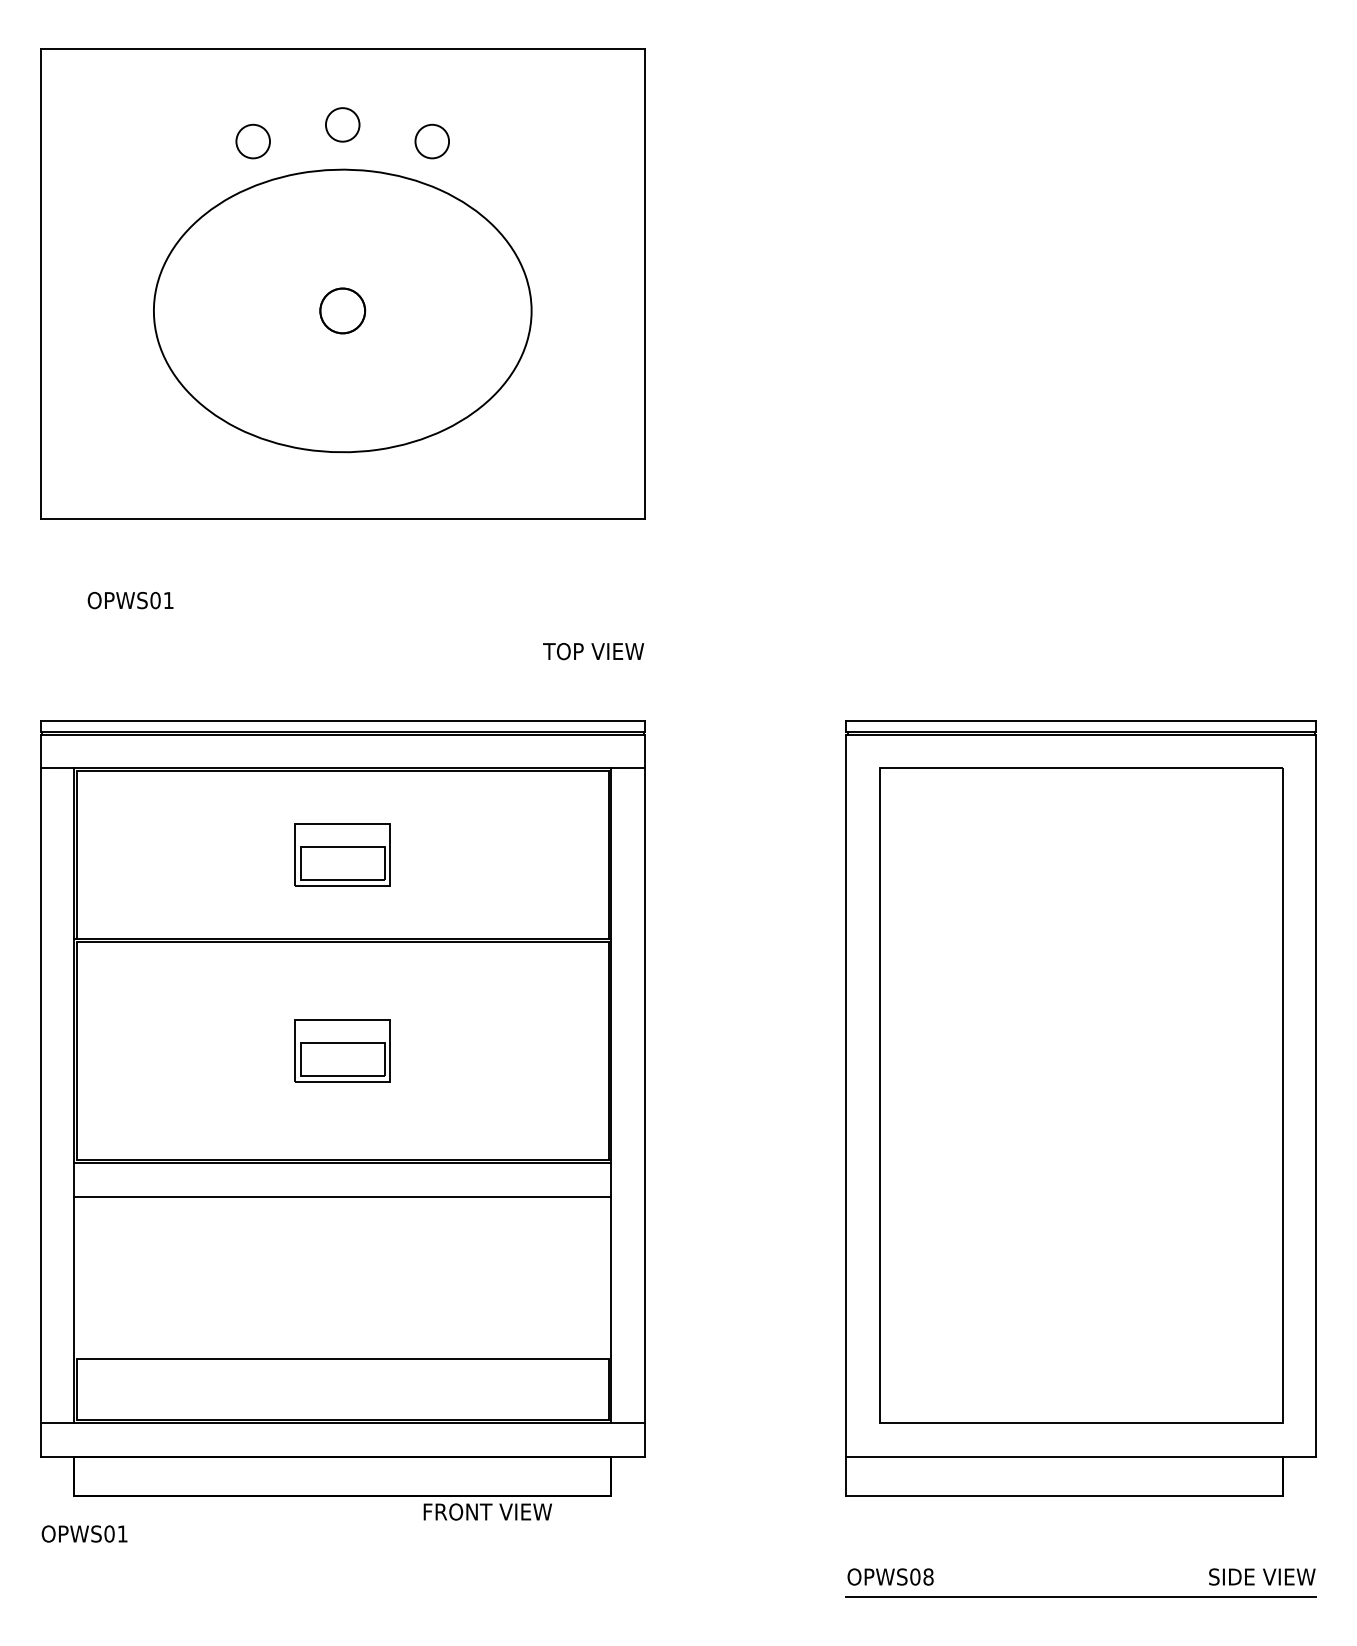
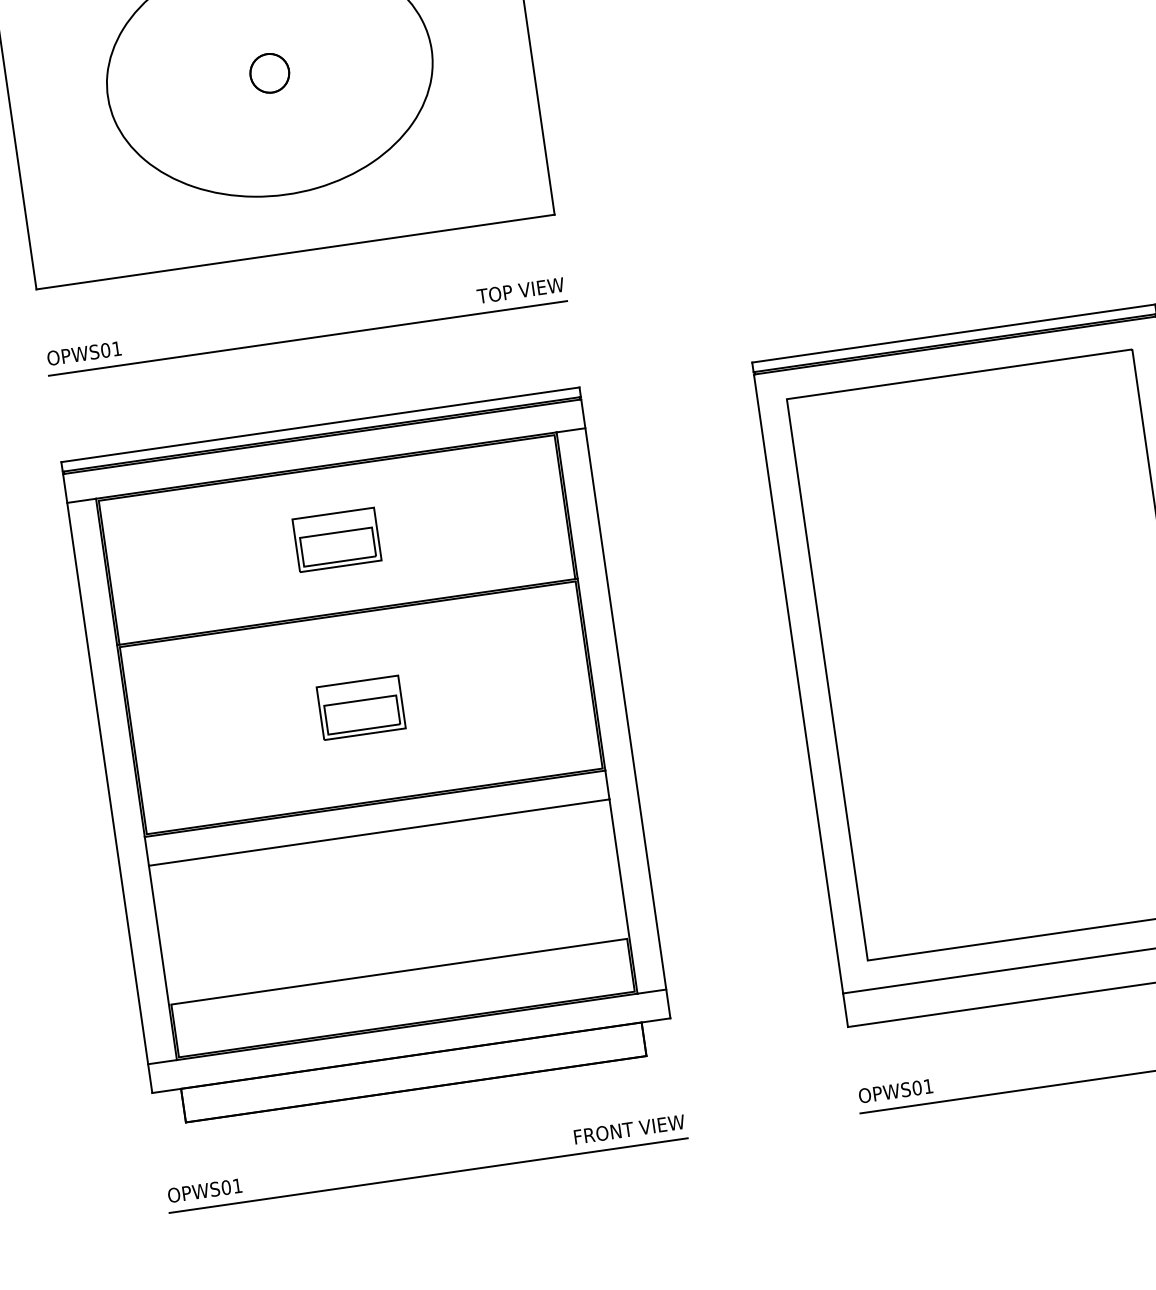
text: (130, 600) -> (84, 353), moved
line: (342, 620) -> (307, 338), added
text: (593, 651) -> (520, 290), moved
text: (487, 1511) -> (629, 1129), moved
text: (84, 1533) -> (204, 1190), moved
text: (928, 1576) -> (928, 1086), OPWS08 -> OPWS01
line: (342, 1596) -> (428, 1175), added

